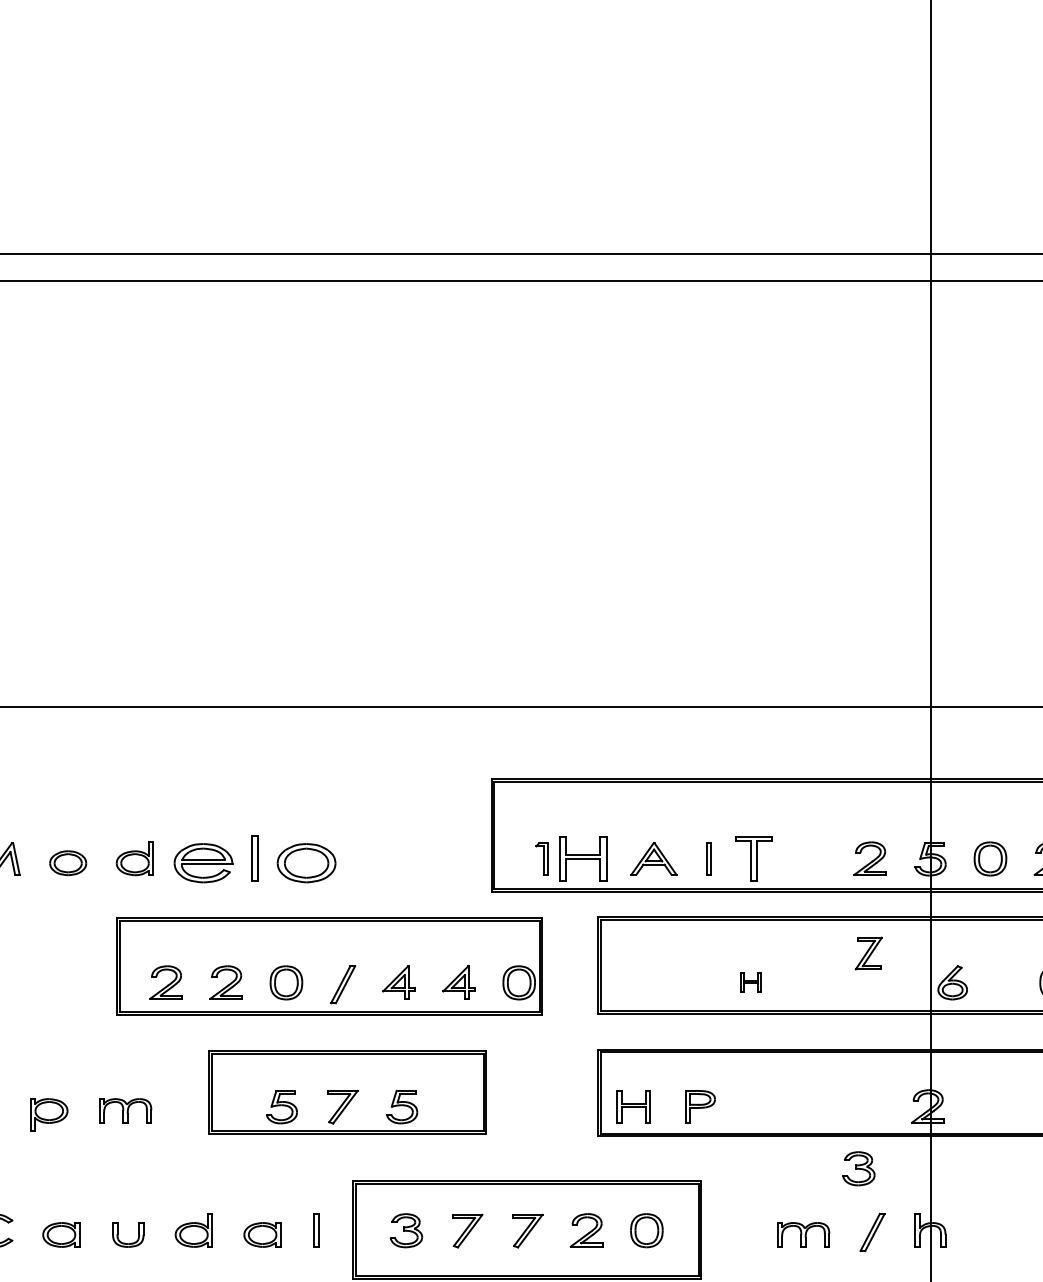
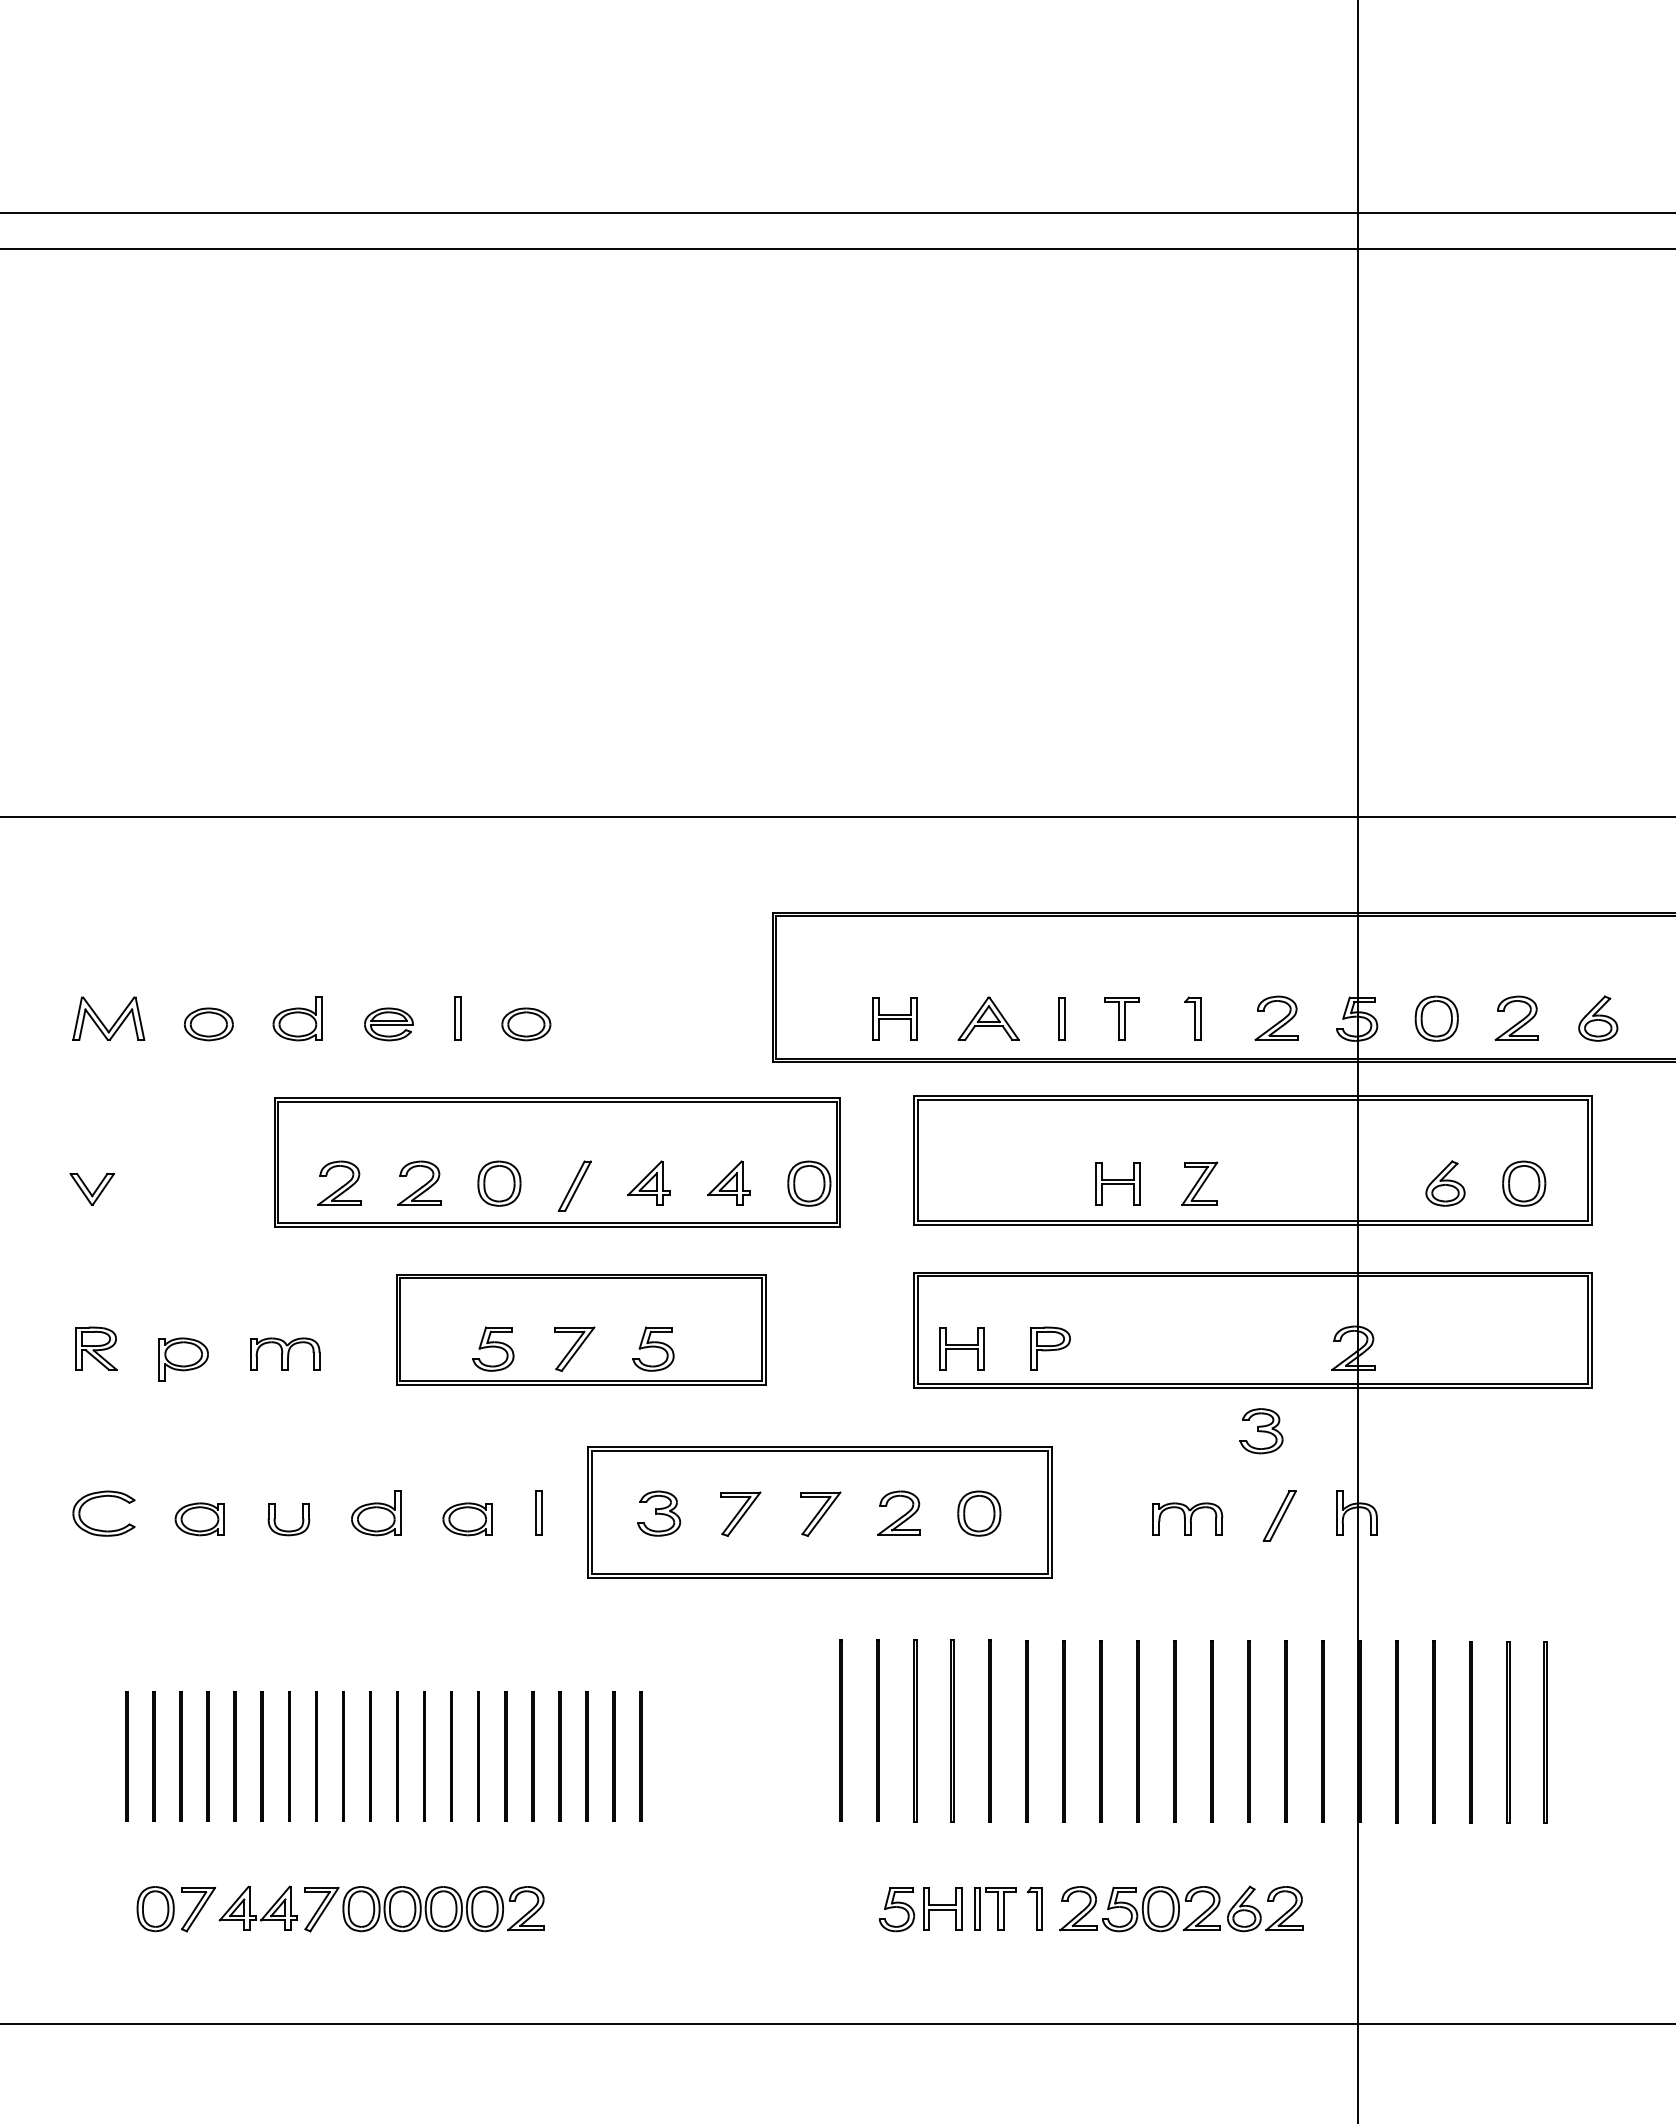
part: (254, 858) -> (457, 1018), size x0.71
part: (541, 858) -> (1192, 1018), moved
part: (583, 858) -> (894, 1018), size x0.71
part: (753, 858) -> (1121, 1018), size x0.71
part: (203, 863) -> (388, 1024), size x0.62
part: (306, 863) -> (526, 1024), size x0.62
part: (868, 953) -> (1199, 1183), moved
part: (750, 982) -> (1117, 1183), size x1.67
part: (952, 982) -> (1445, 1183), moved

